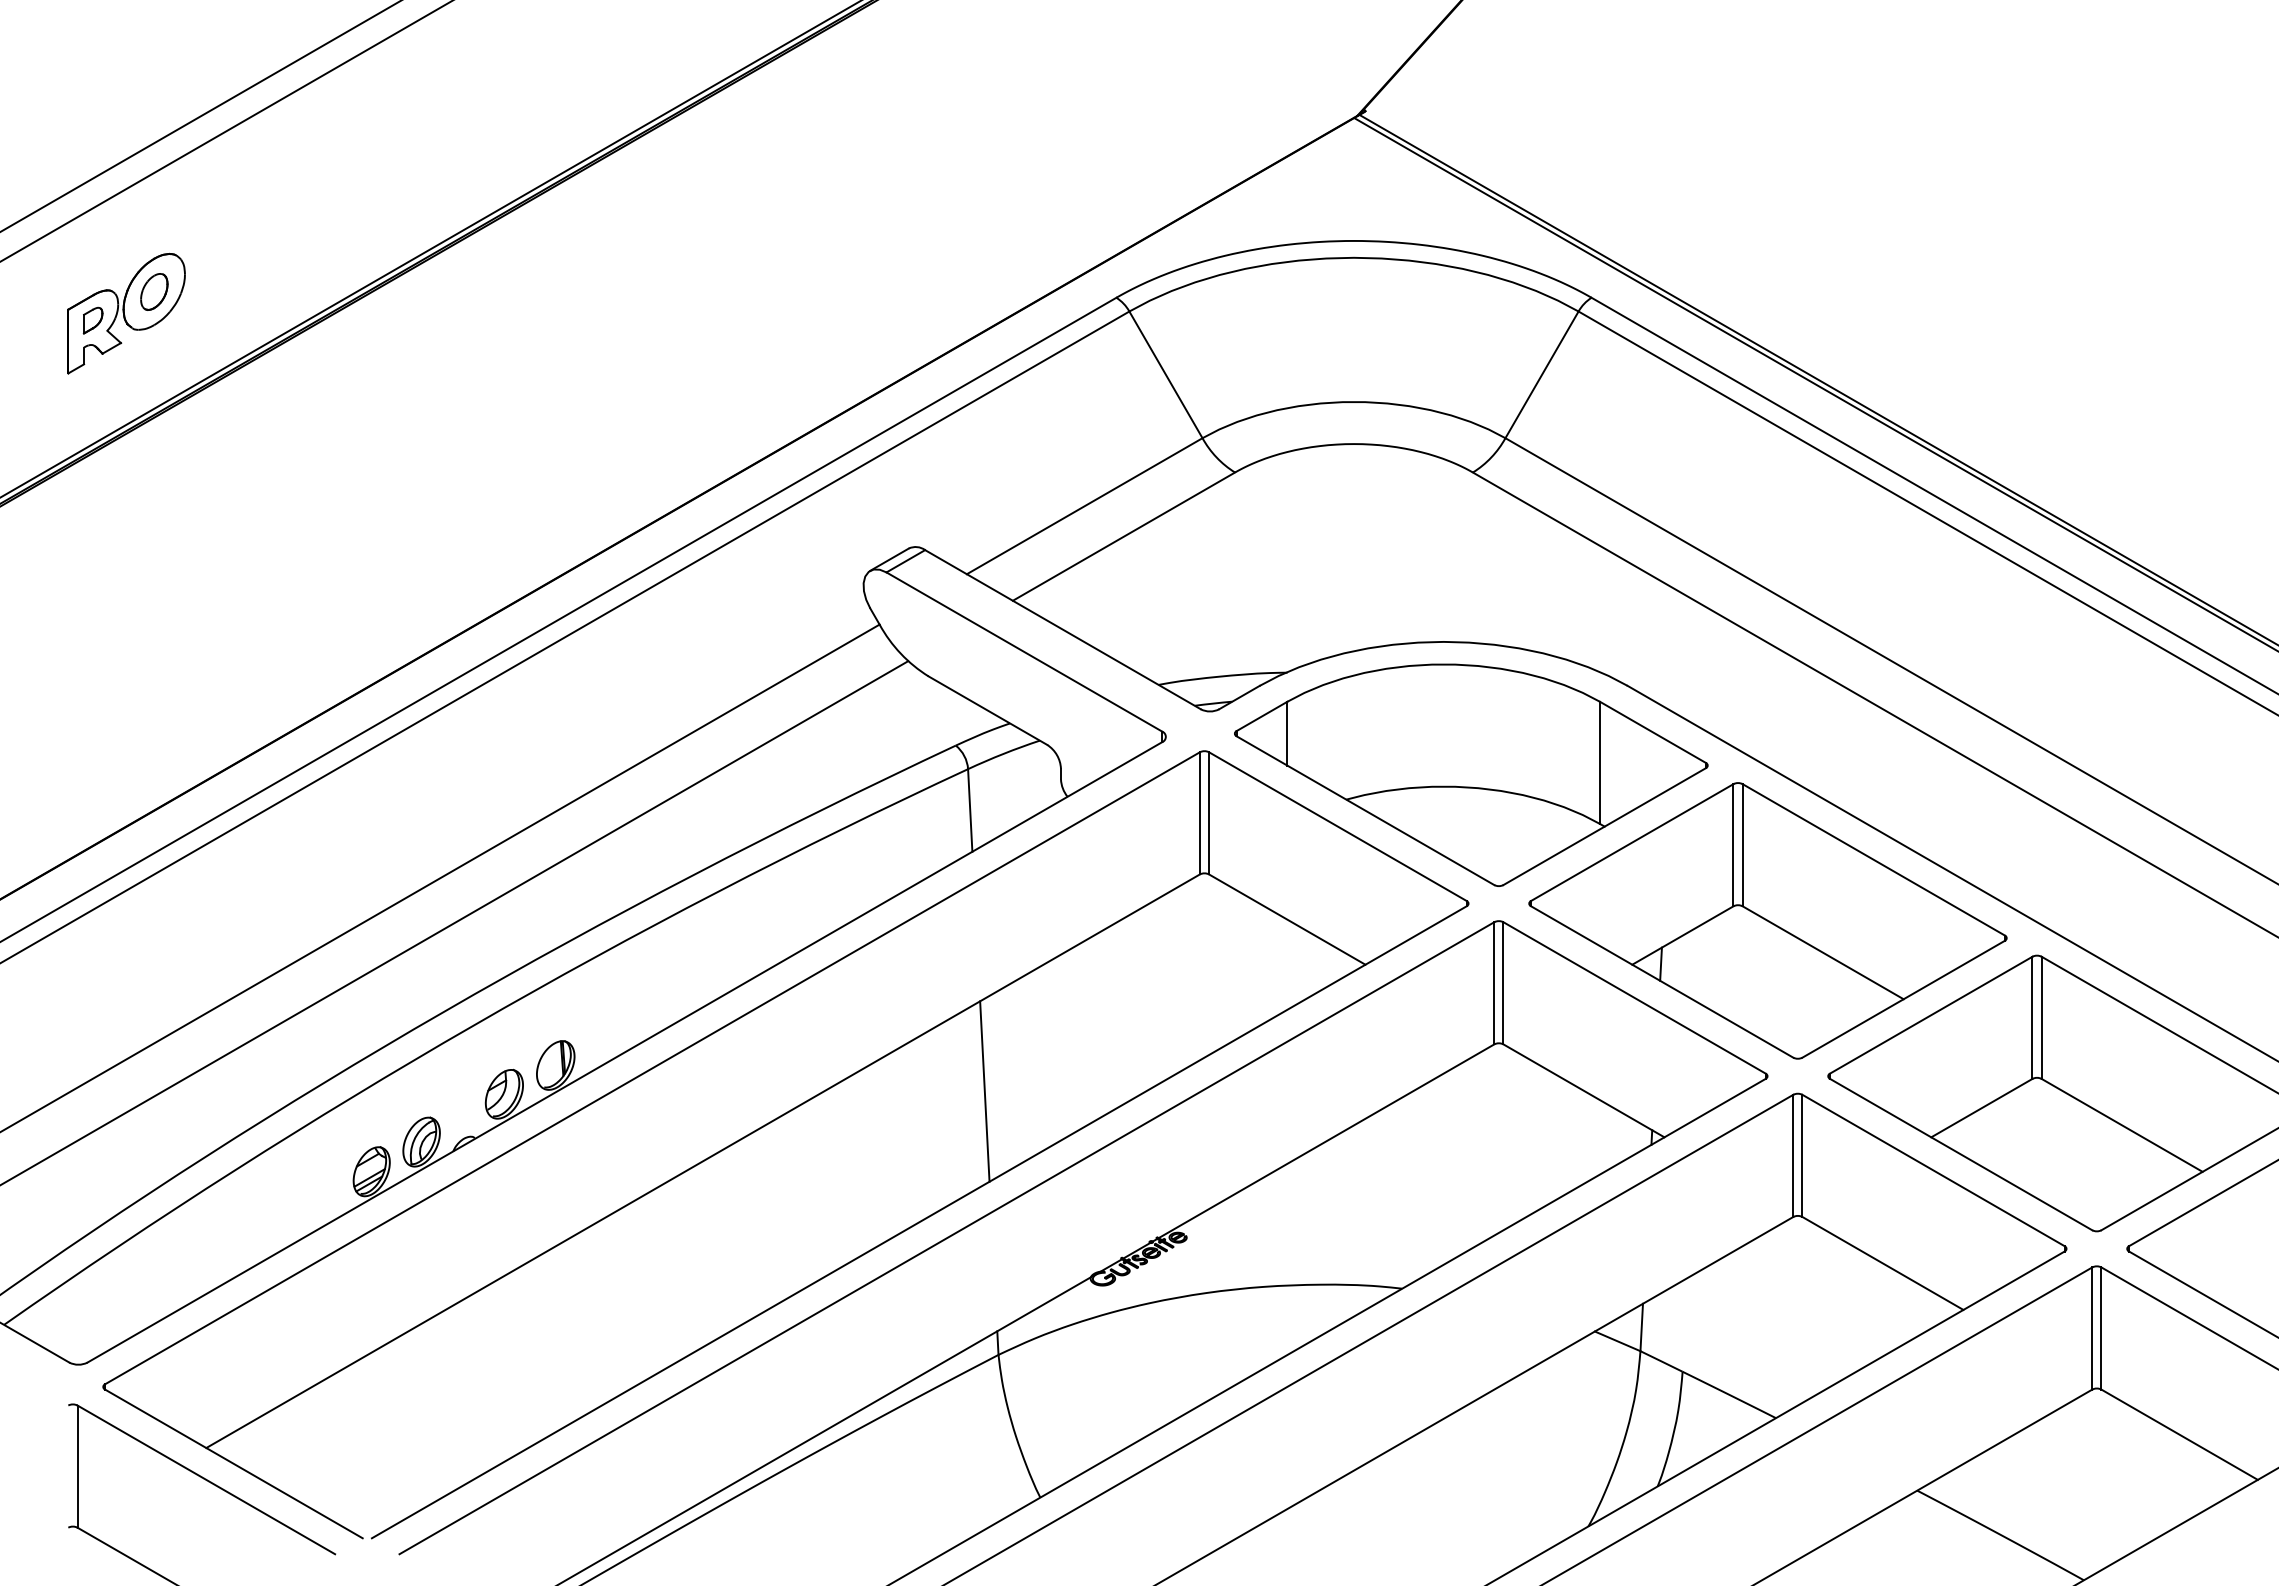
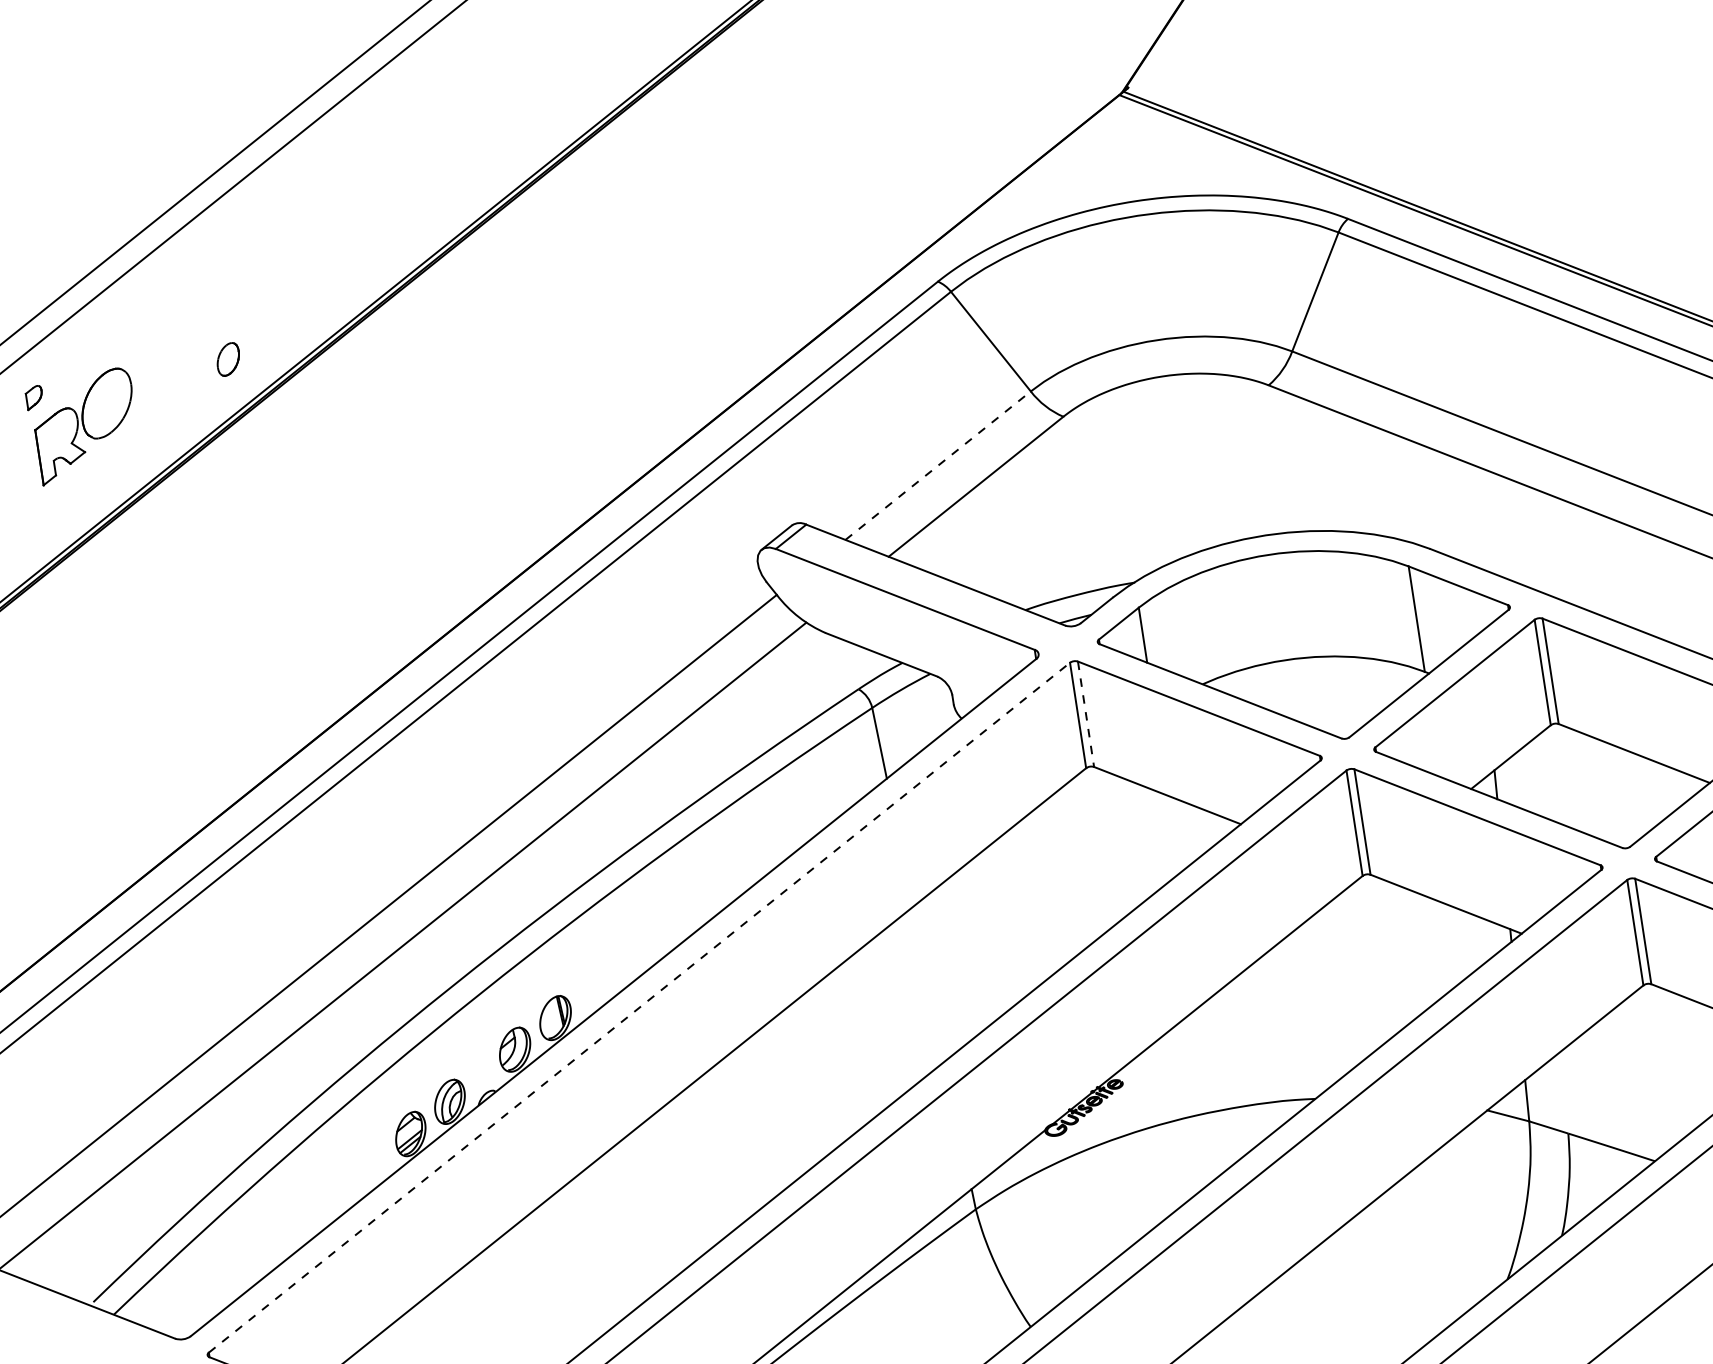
part: (154, 291) -> (228, 359), moved
part: (92, 320) -> (33, 397), moved
line: (1085, 505) -> (938, 464), solid -> dashed
line: (1209, 813) -> (1086, 714), solid -> dashed
line: (652, 1068) -> (639, 1007), solid -> dashed
line: (984, 1091) -> (928, 983), removed

